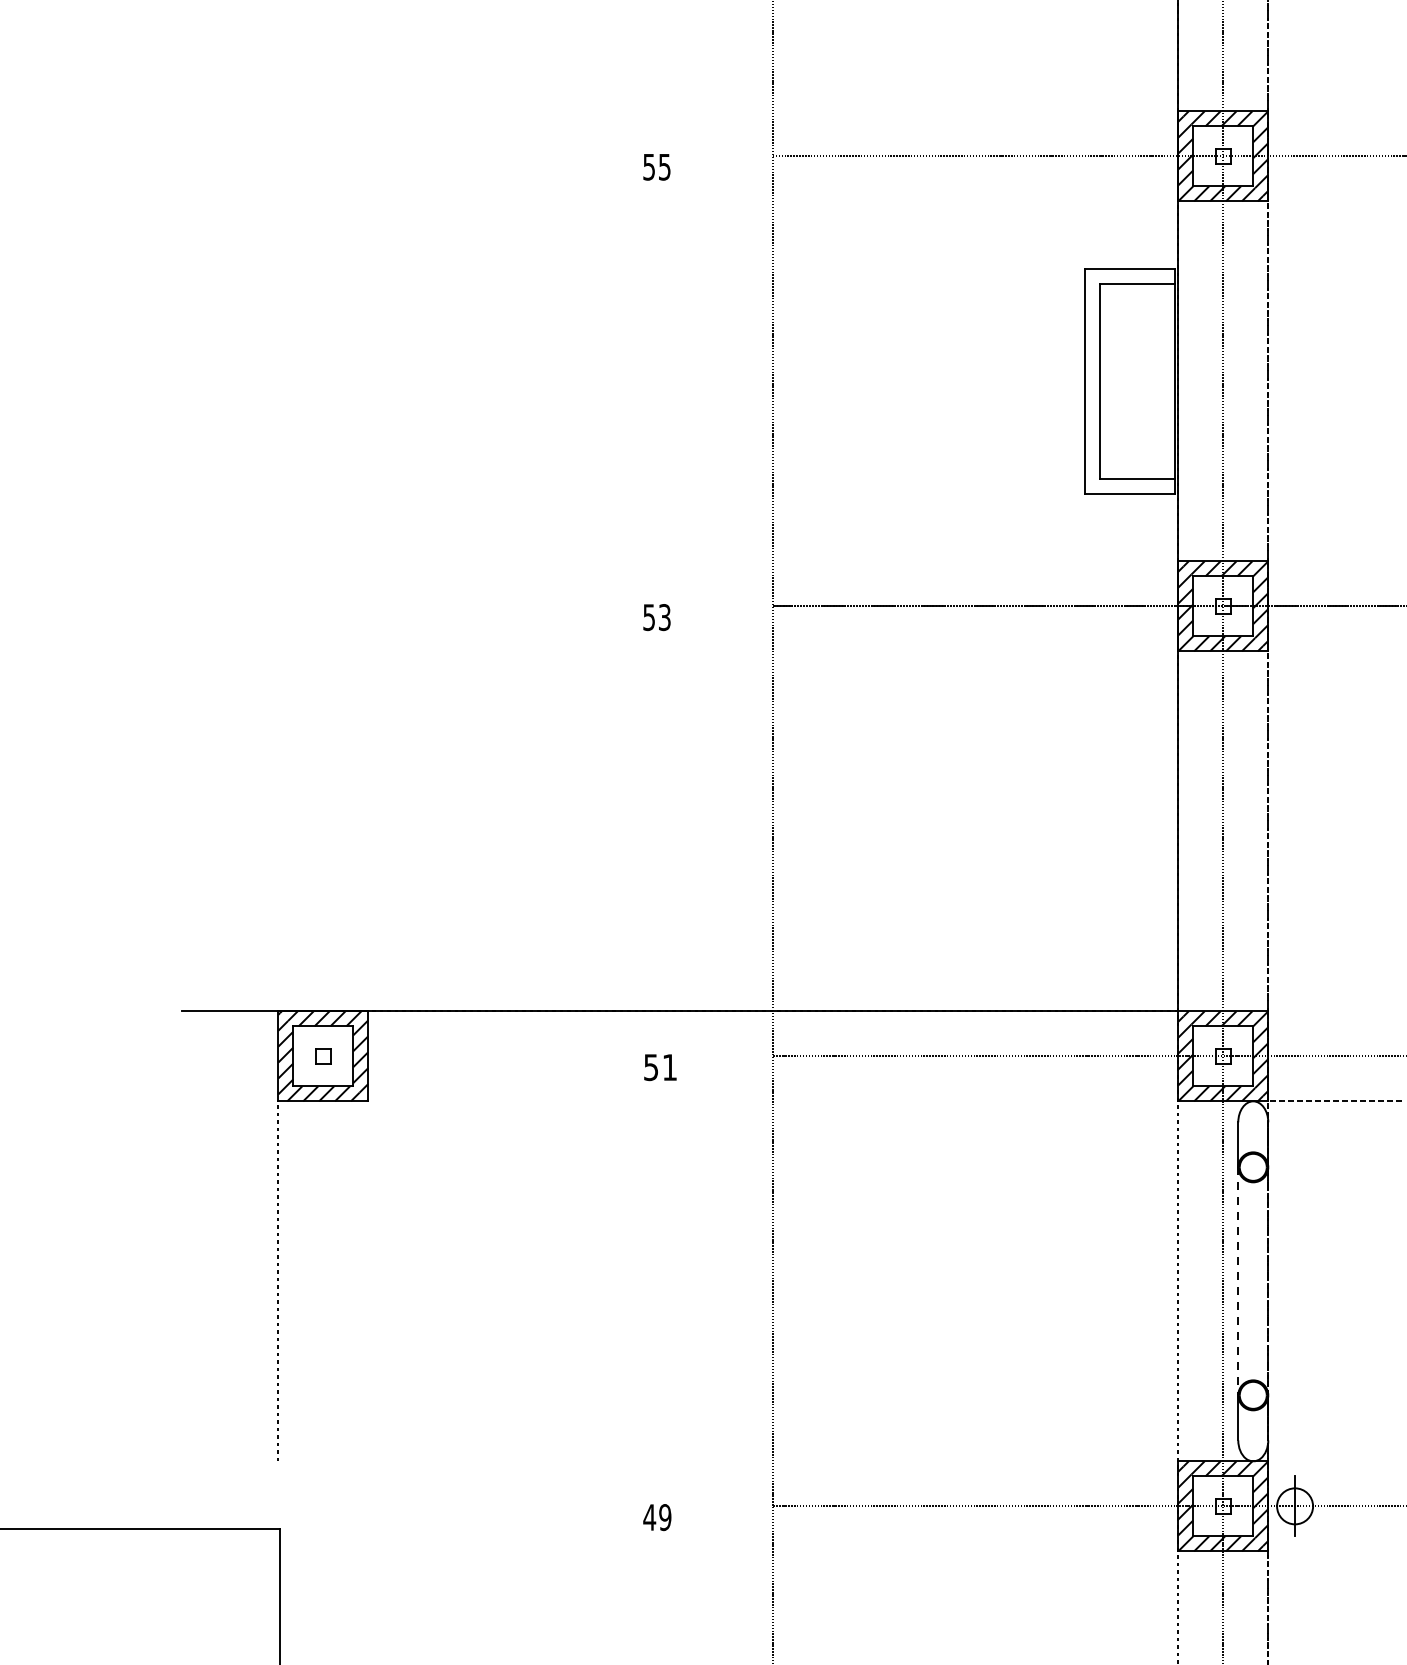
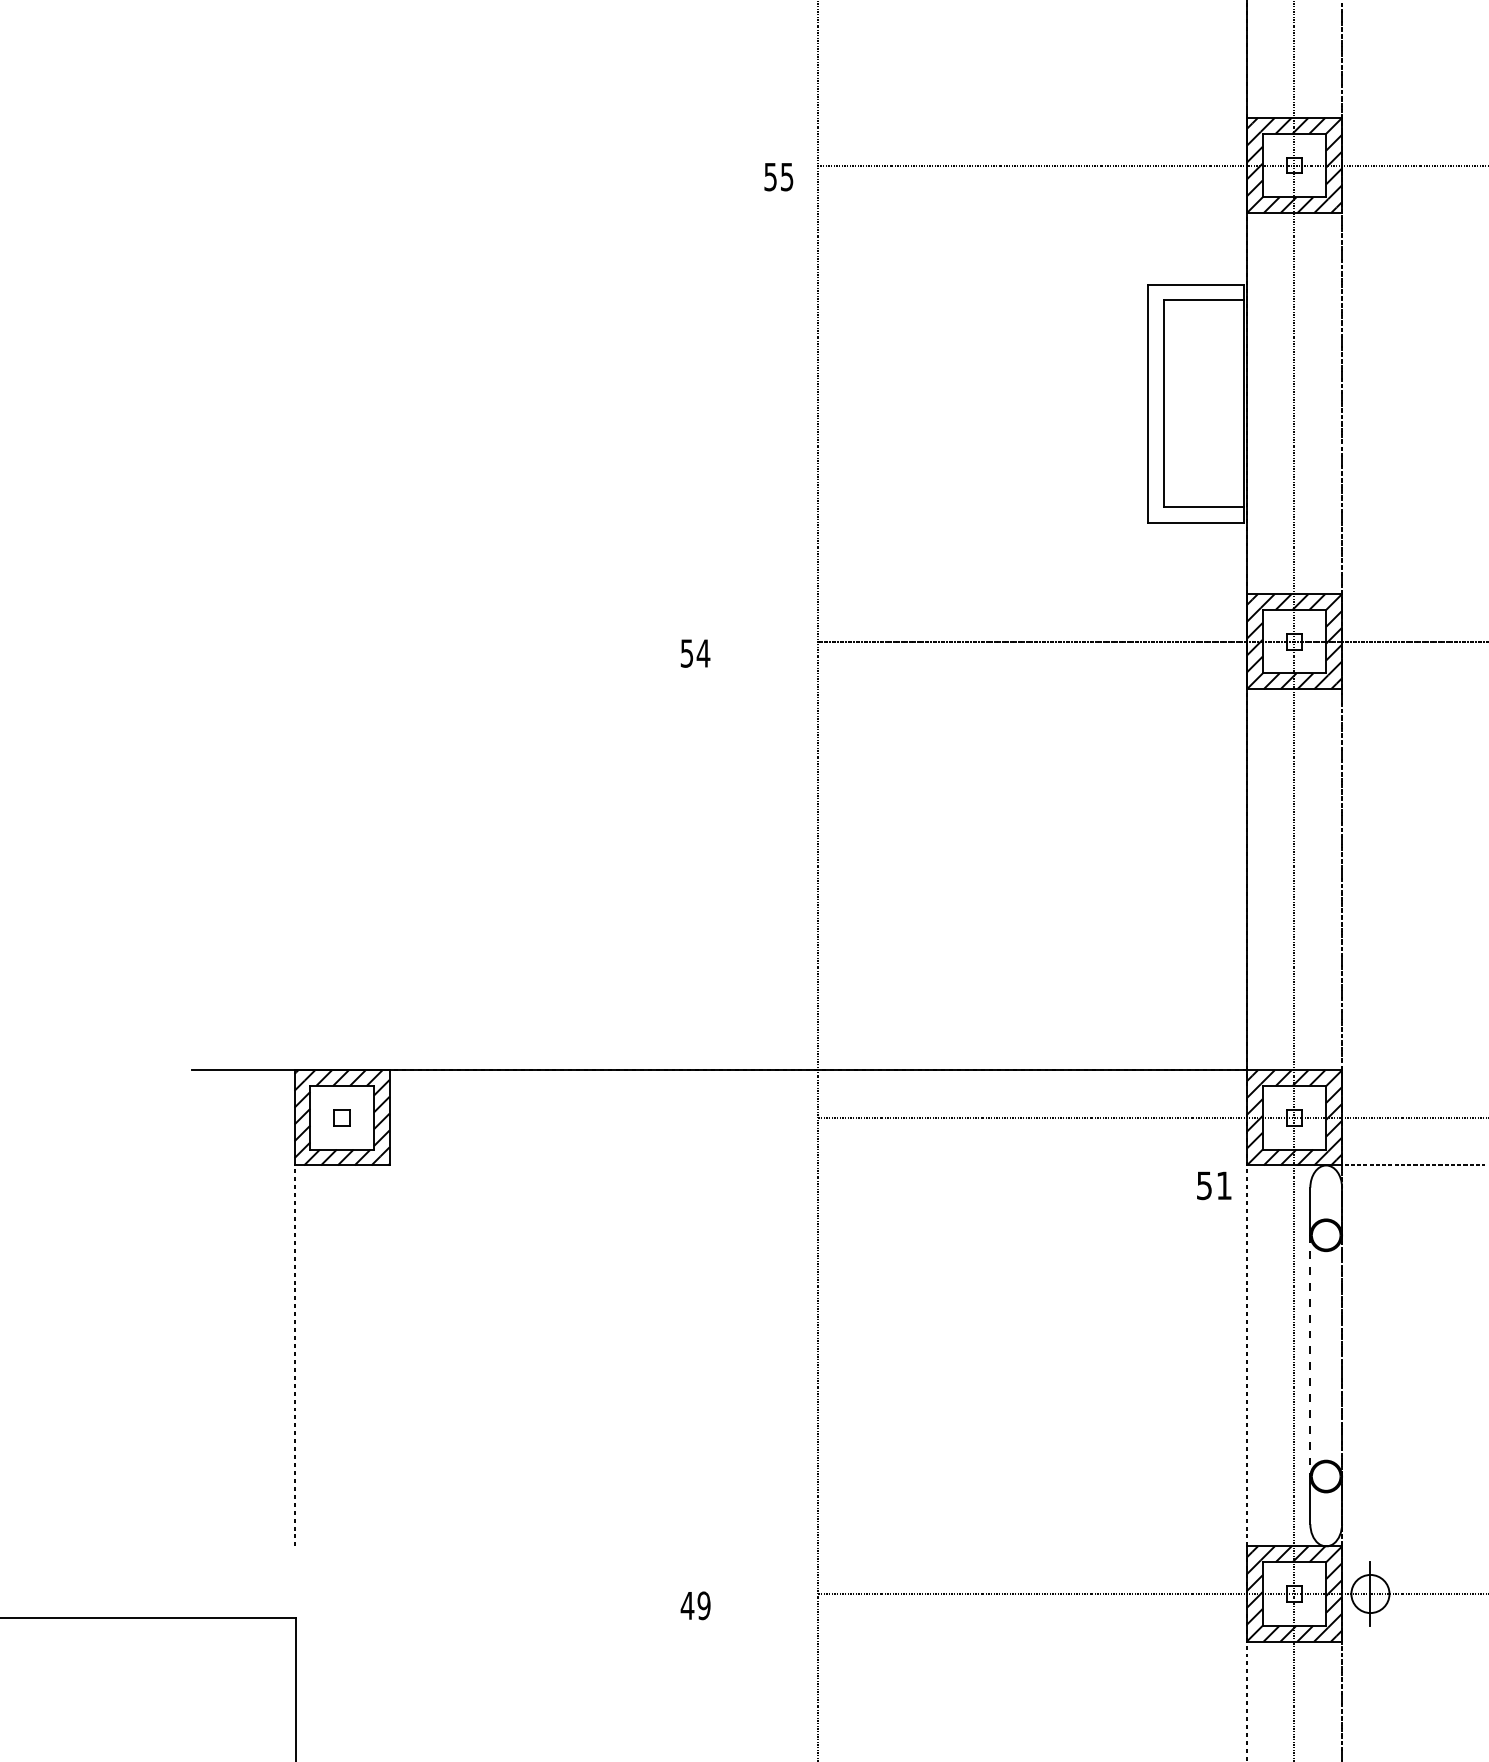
text: (656, 167) -> (778, 177), moved
text: (664, 617) -> (703, 653), 53 -> 54
text: (660, 1067) -> (1214, 1185), moved

